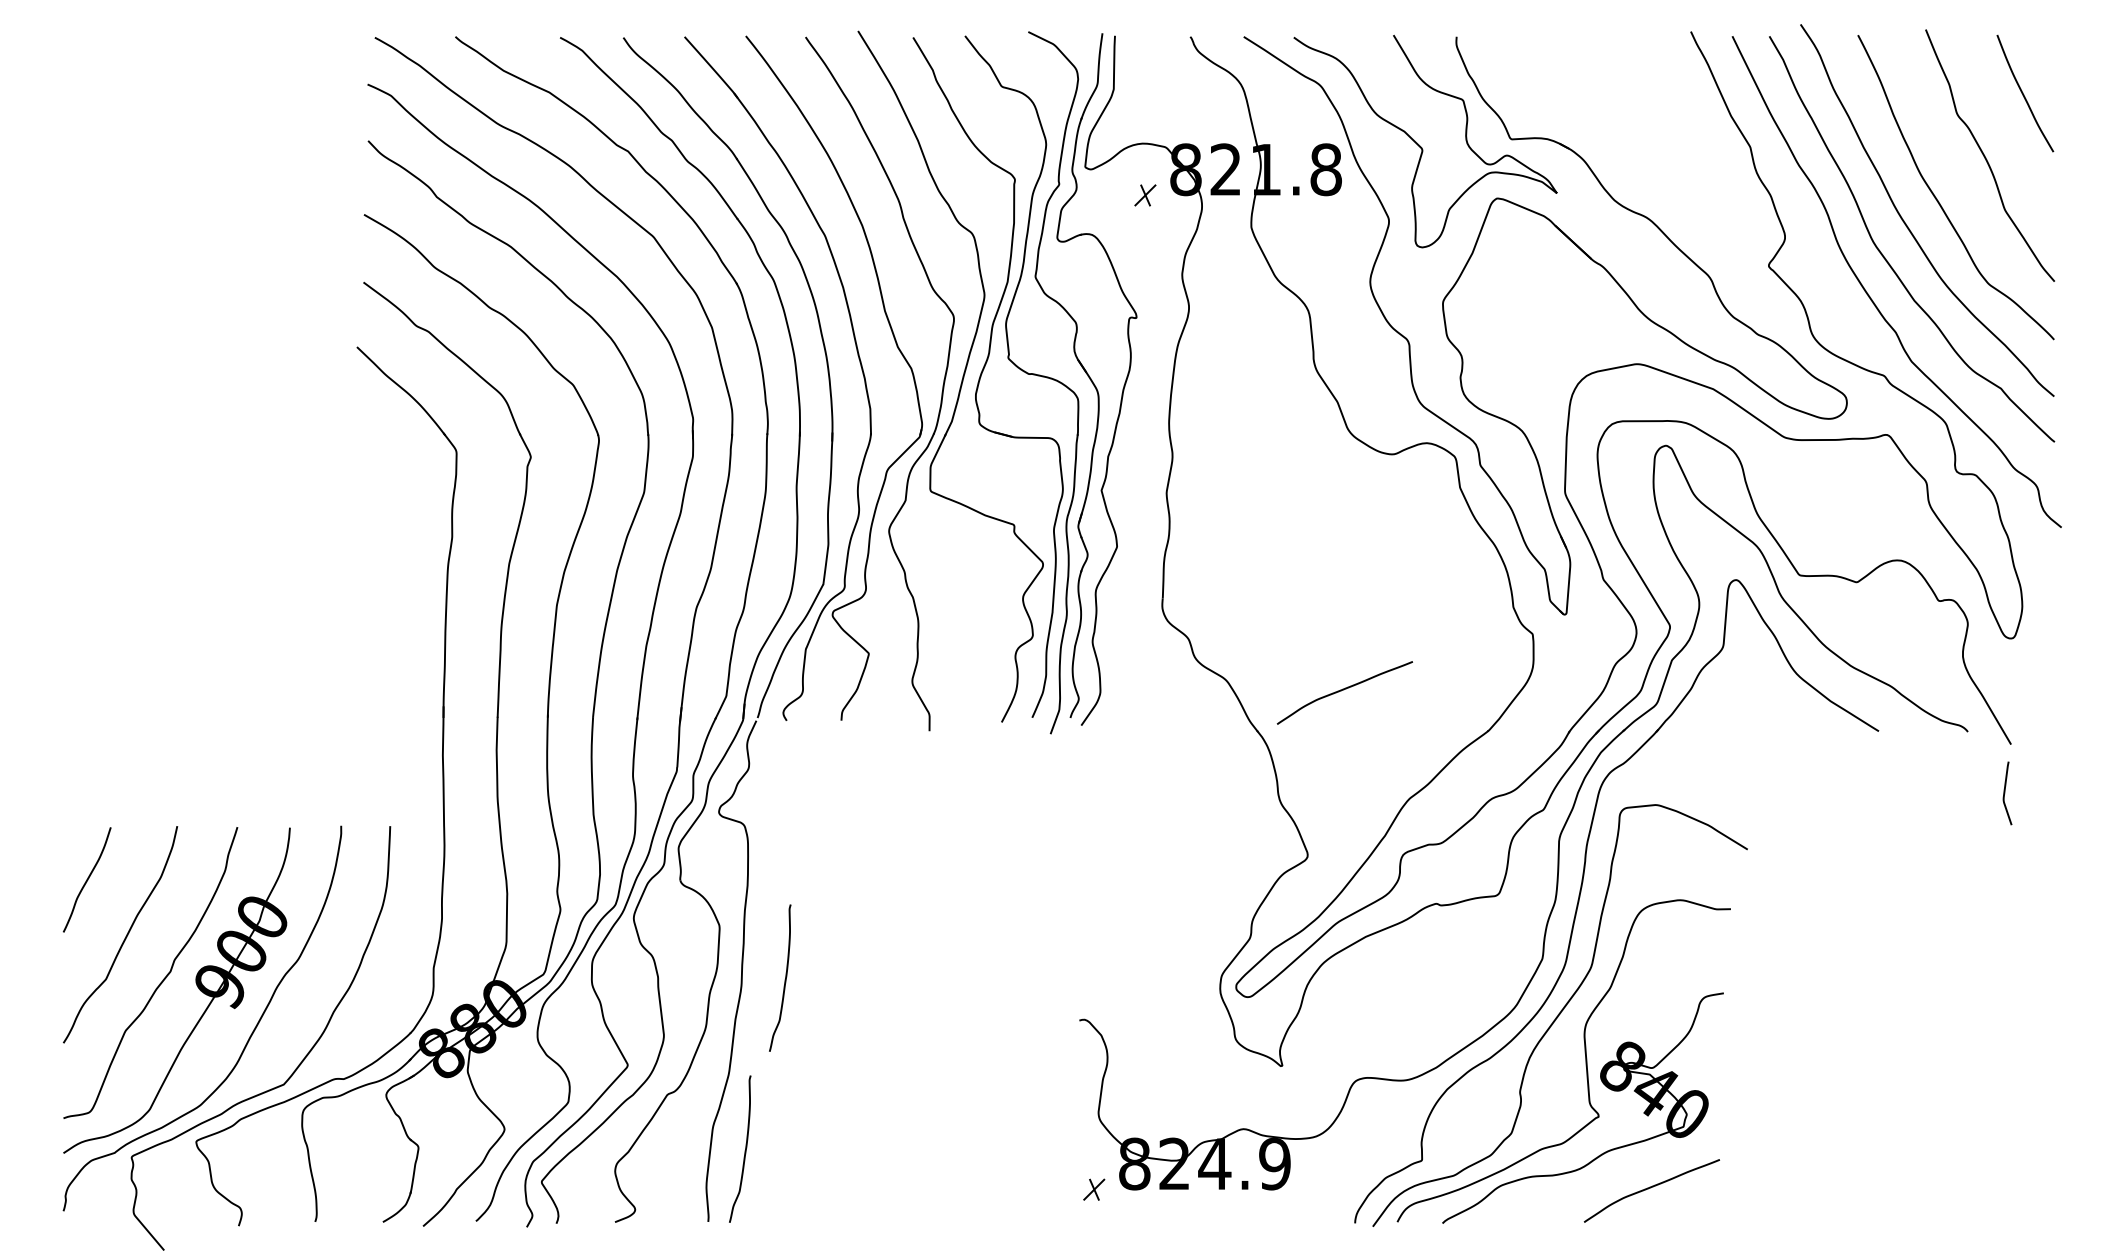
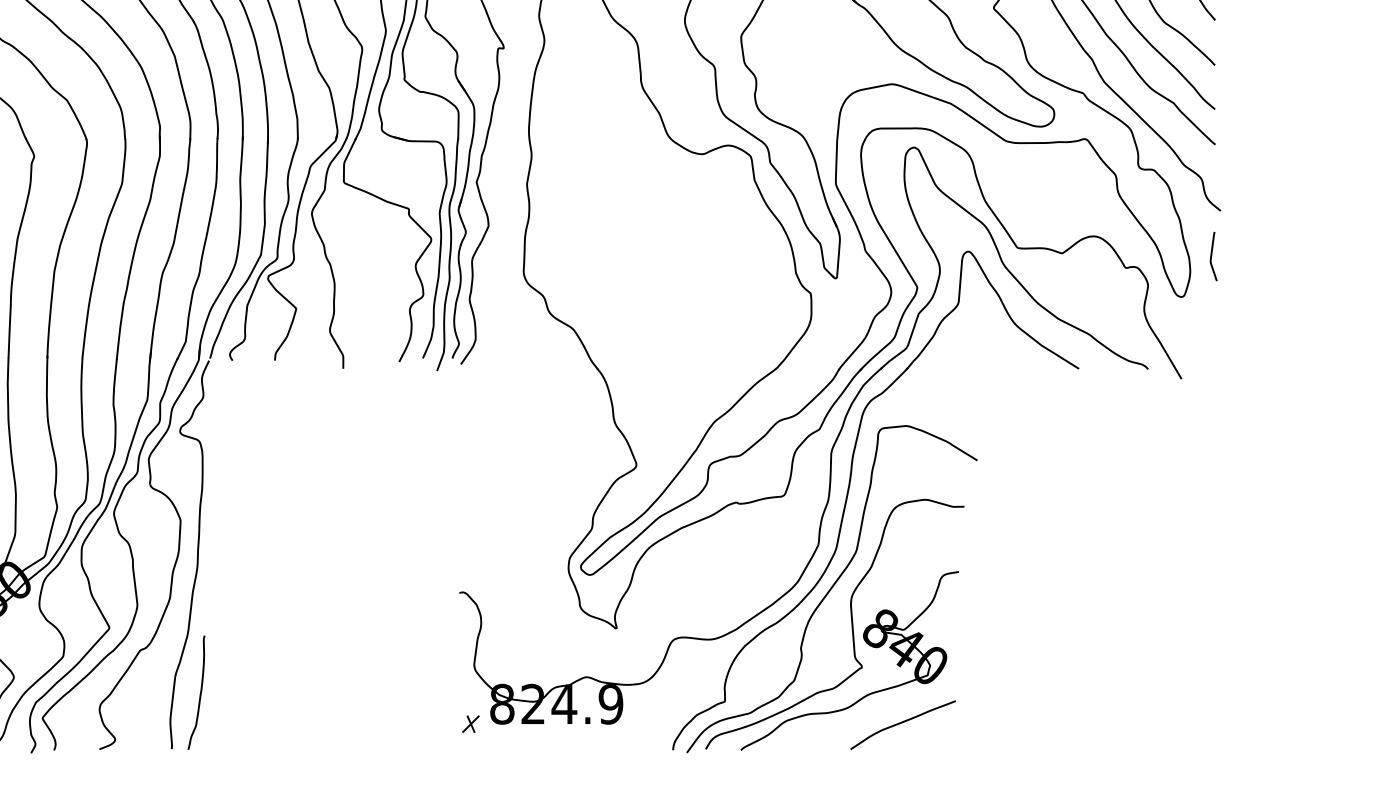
curve: (1343, 690) -> (664, 337), removed
curve: (2005, 793) -> (1212, 256), moved
curve: (784, 979) -> (230, 561), removed

